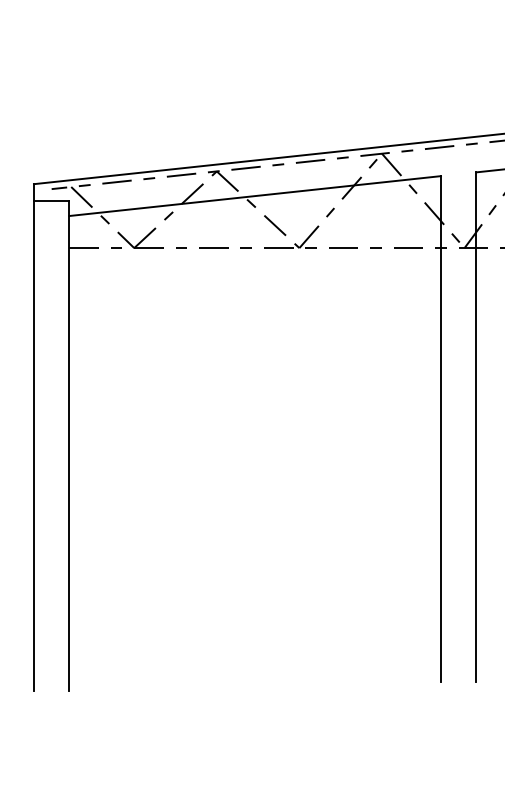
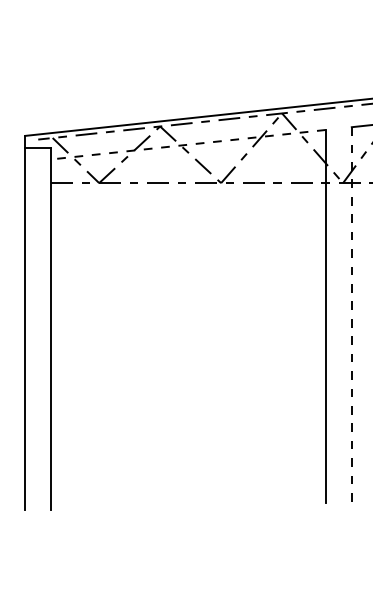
line: (255, 195) -> (188, 144), solid -> dashed
line: (475, 427) -> (351, 315), solid -> dashed

